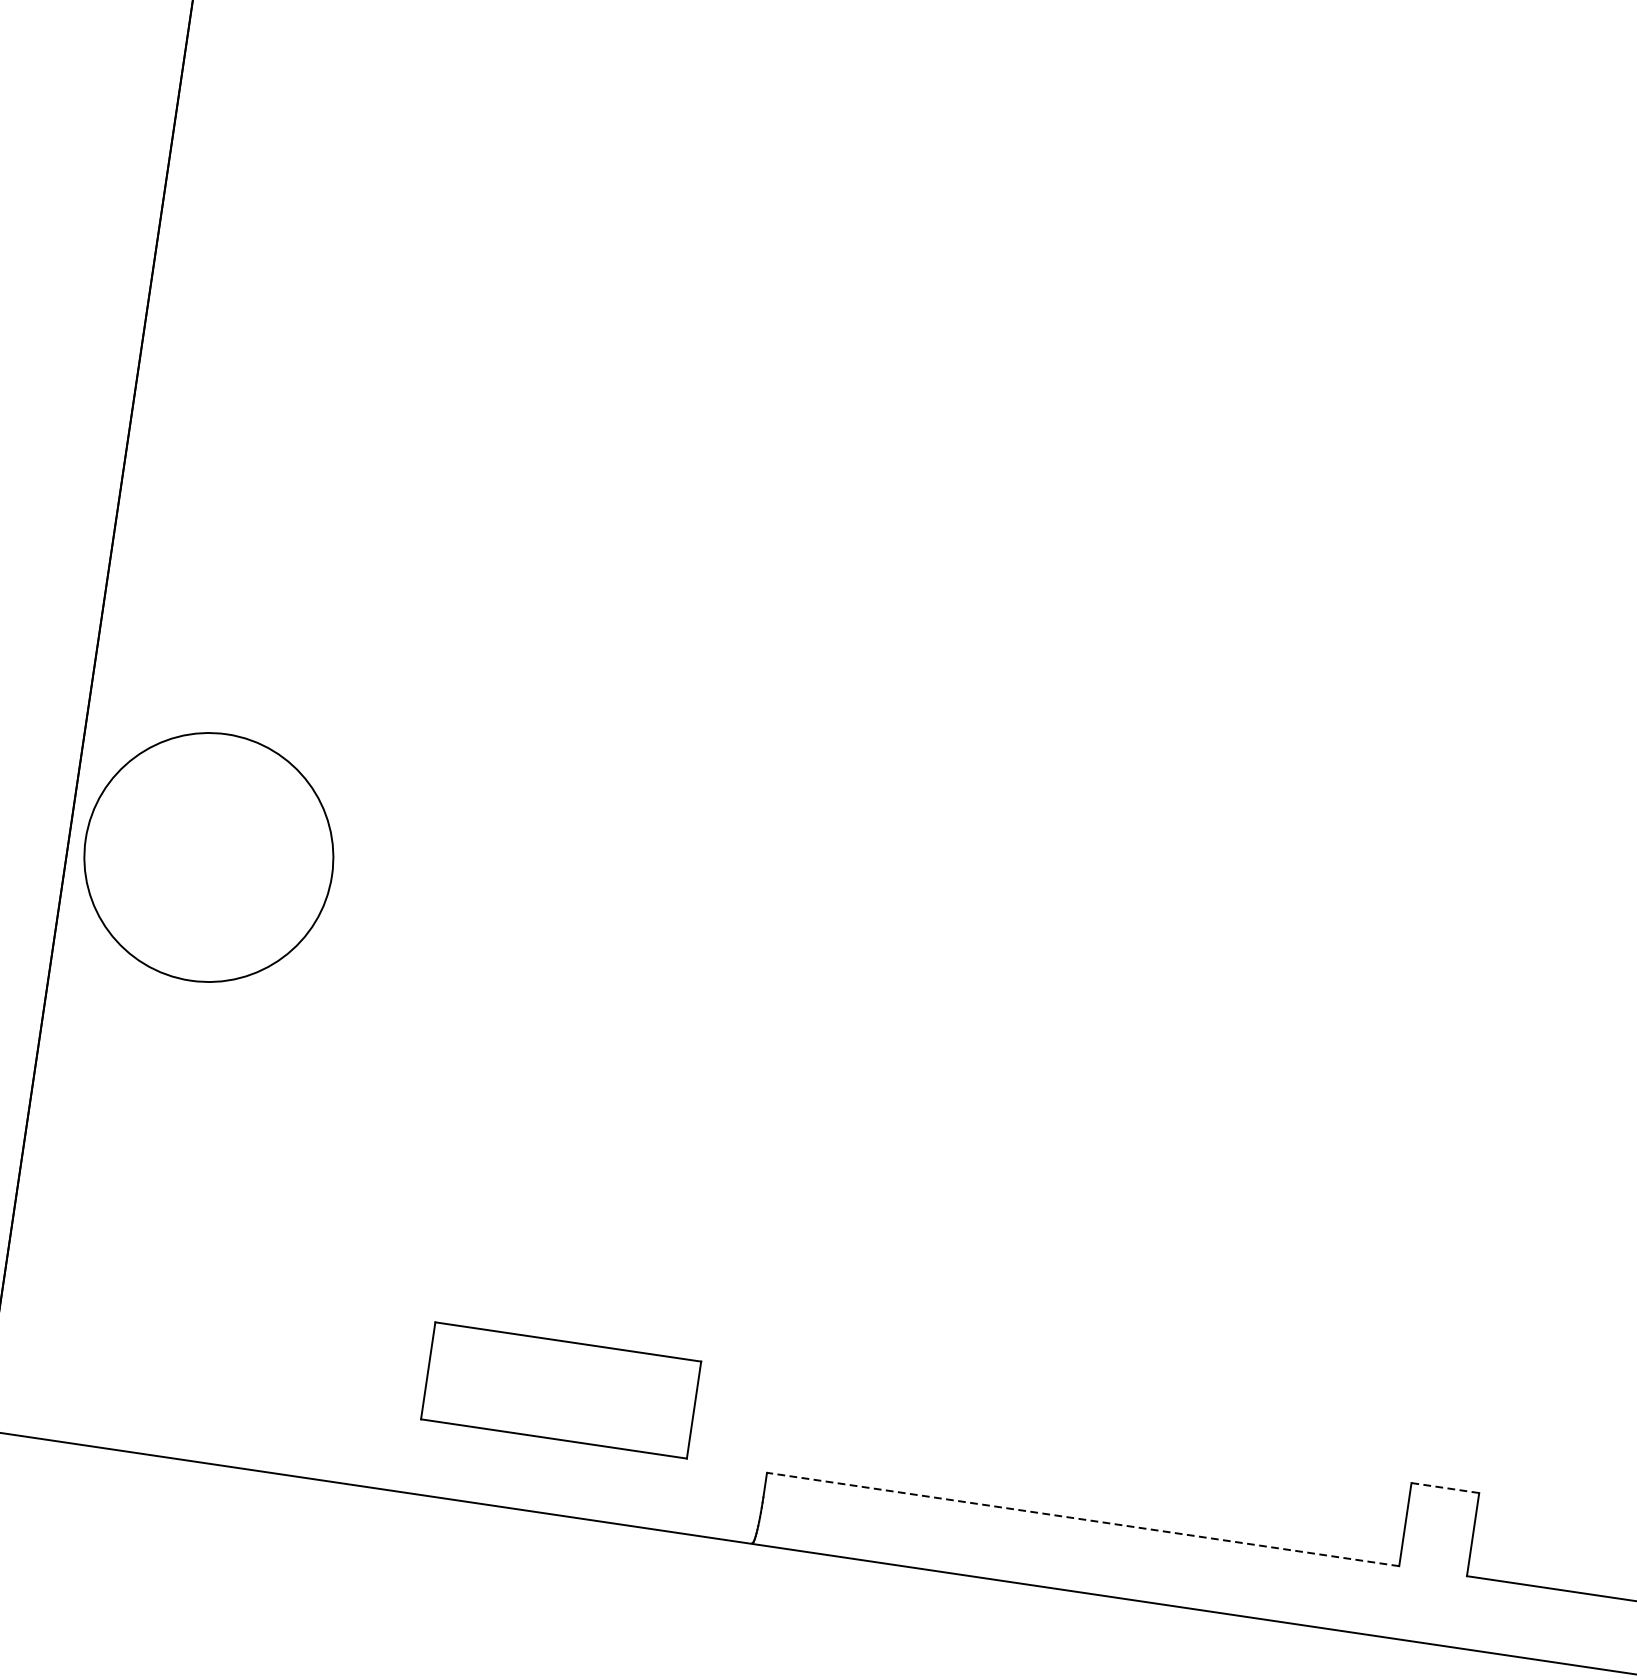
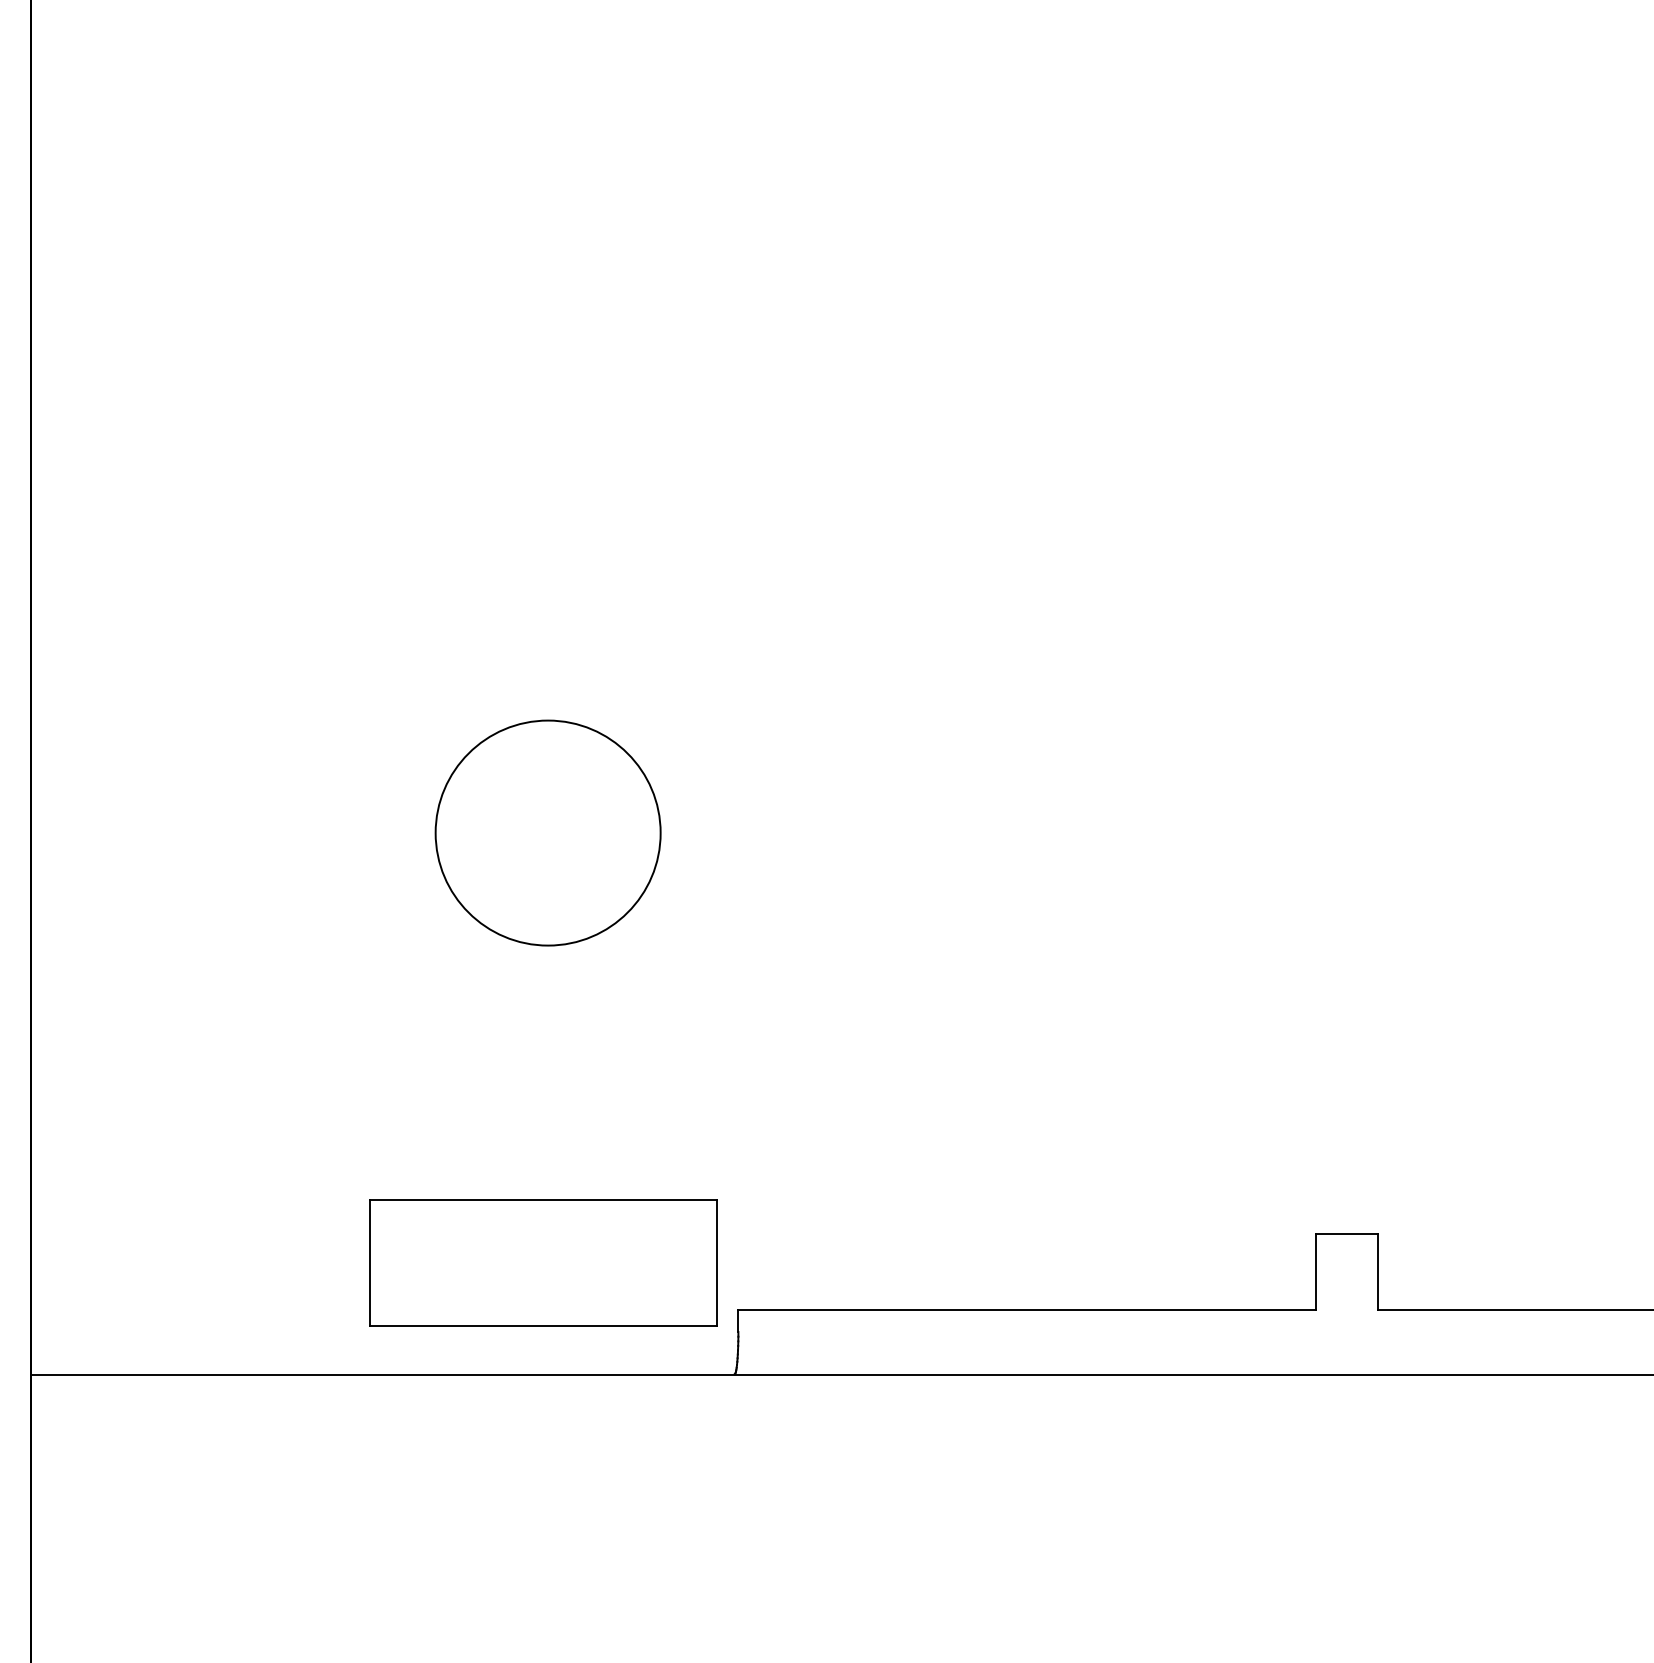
circle: (208, 856) -> (547, 832), moved
part: (561, 1389) -> (543, 1262), size x1.43
line: (1444, 1487) -> (1346, 1233), dashed -> solid
line: (1083, 1519) -> (1027, 1309), dashed -> solid

